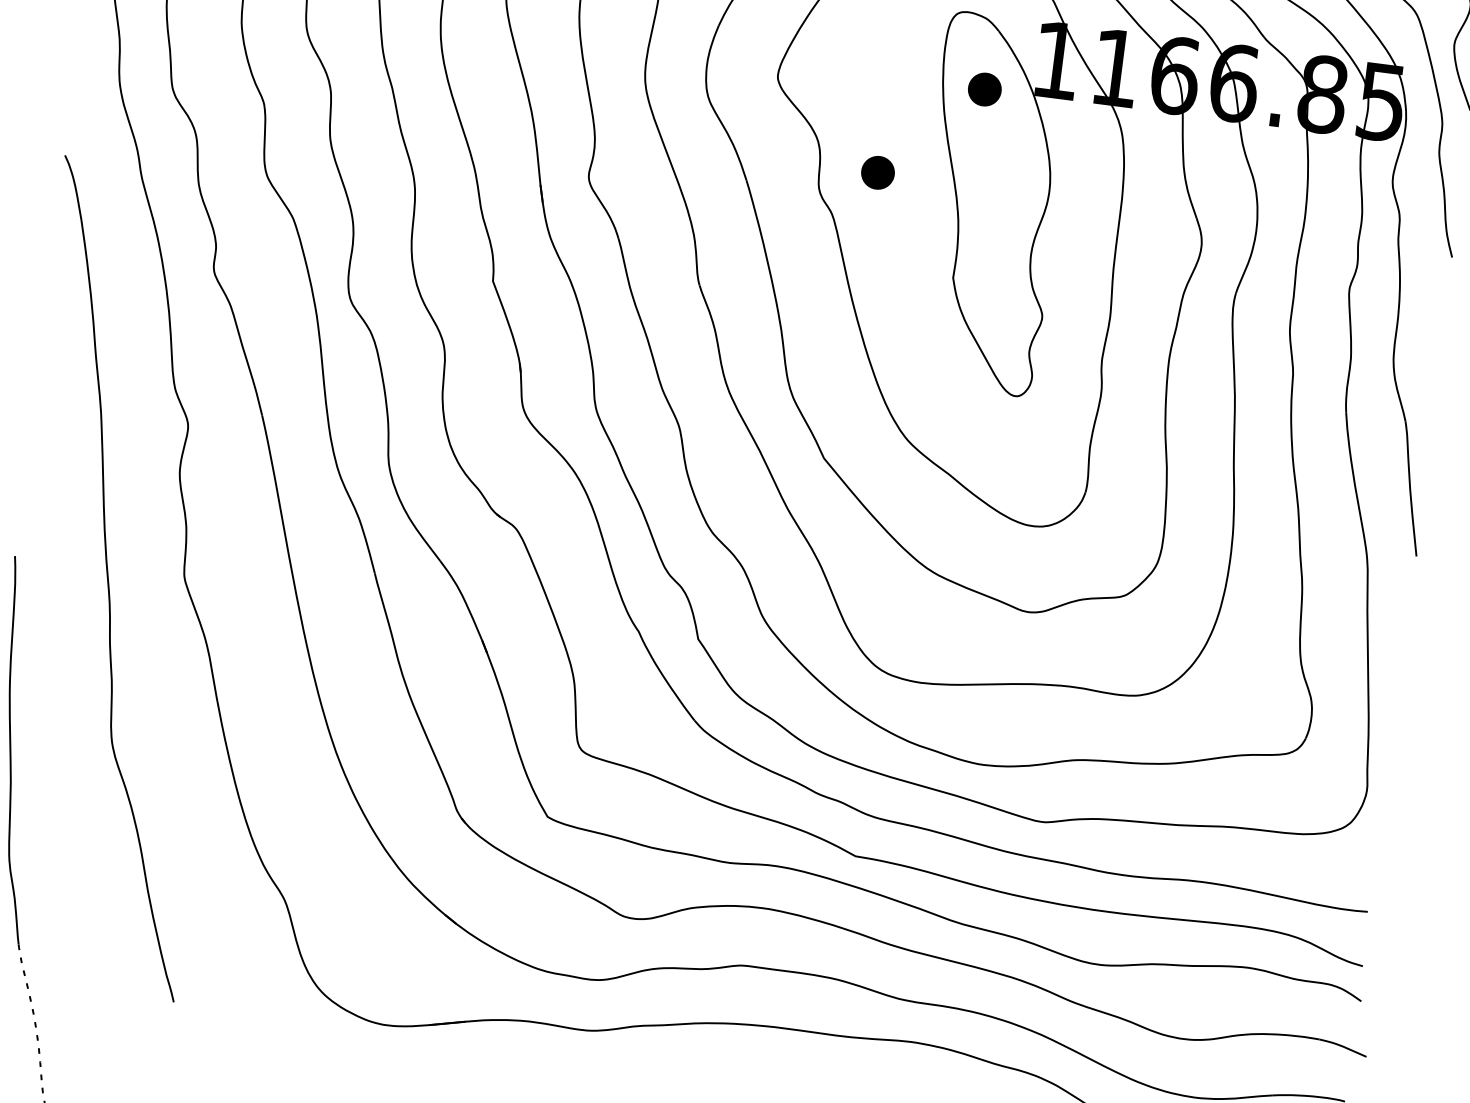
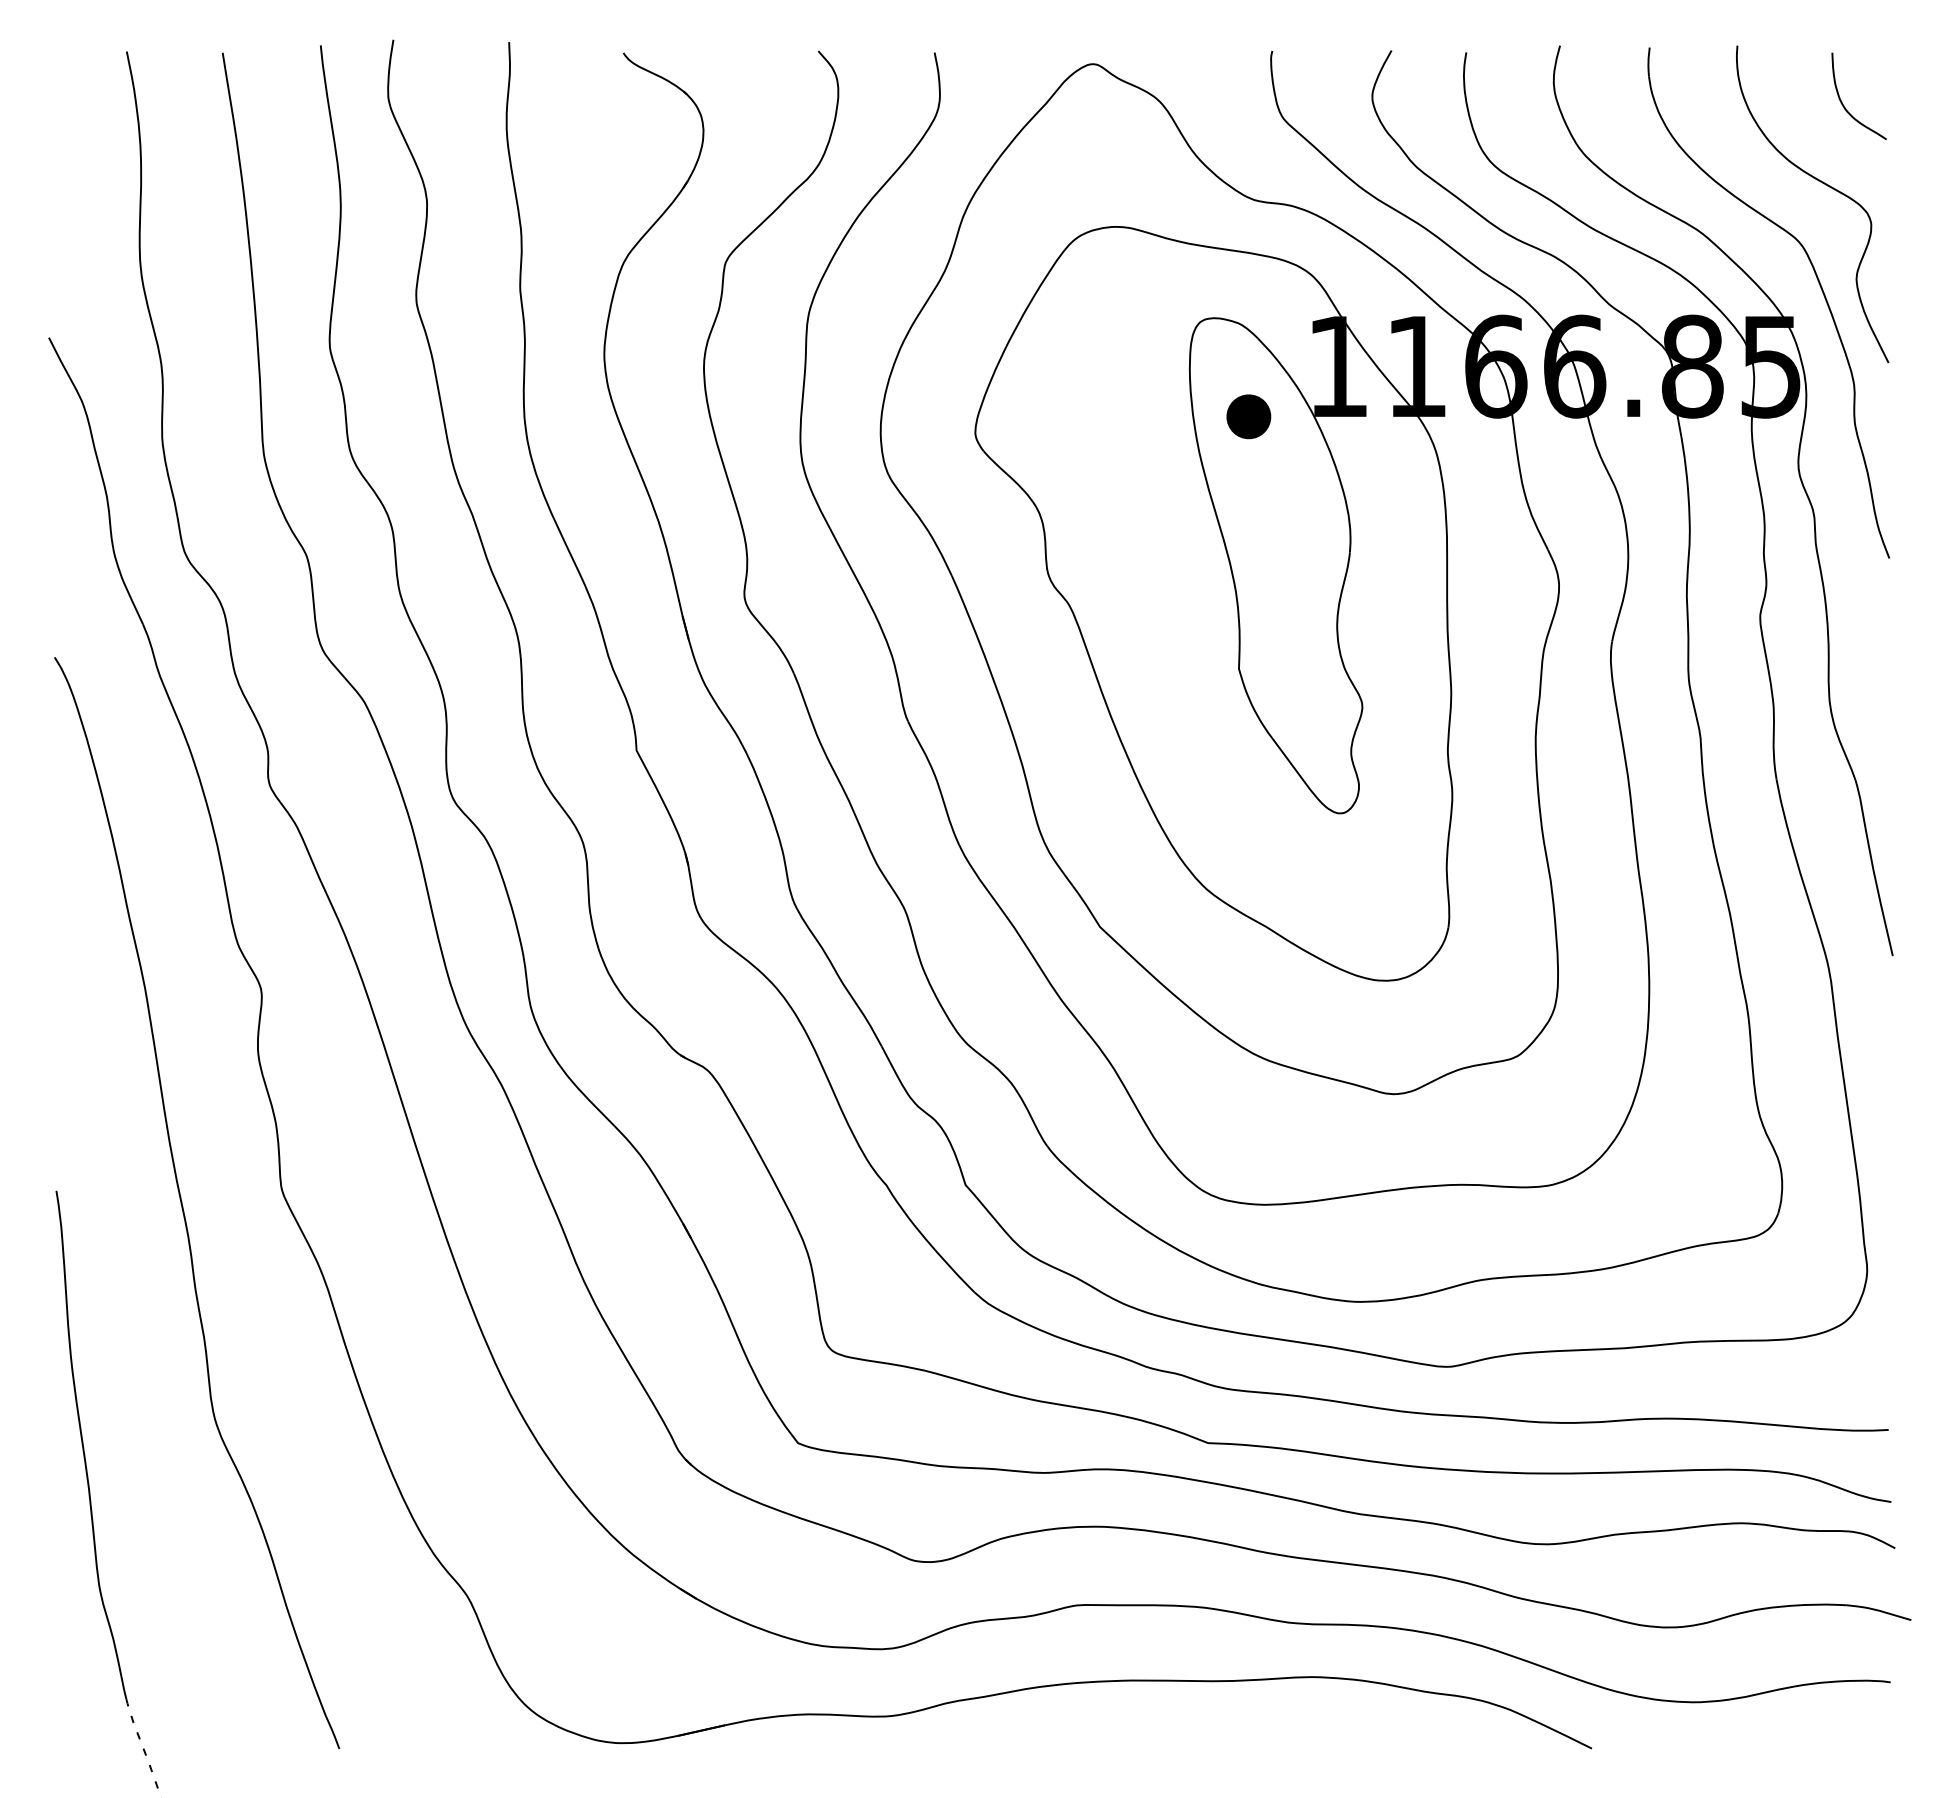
part: (877, 172) -> (1122, 543), removed

